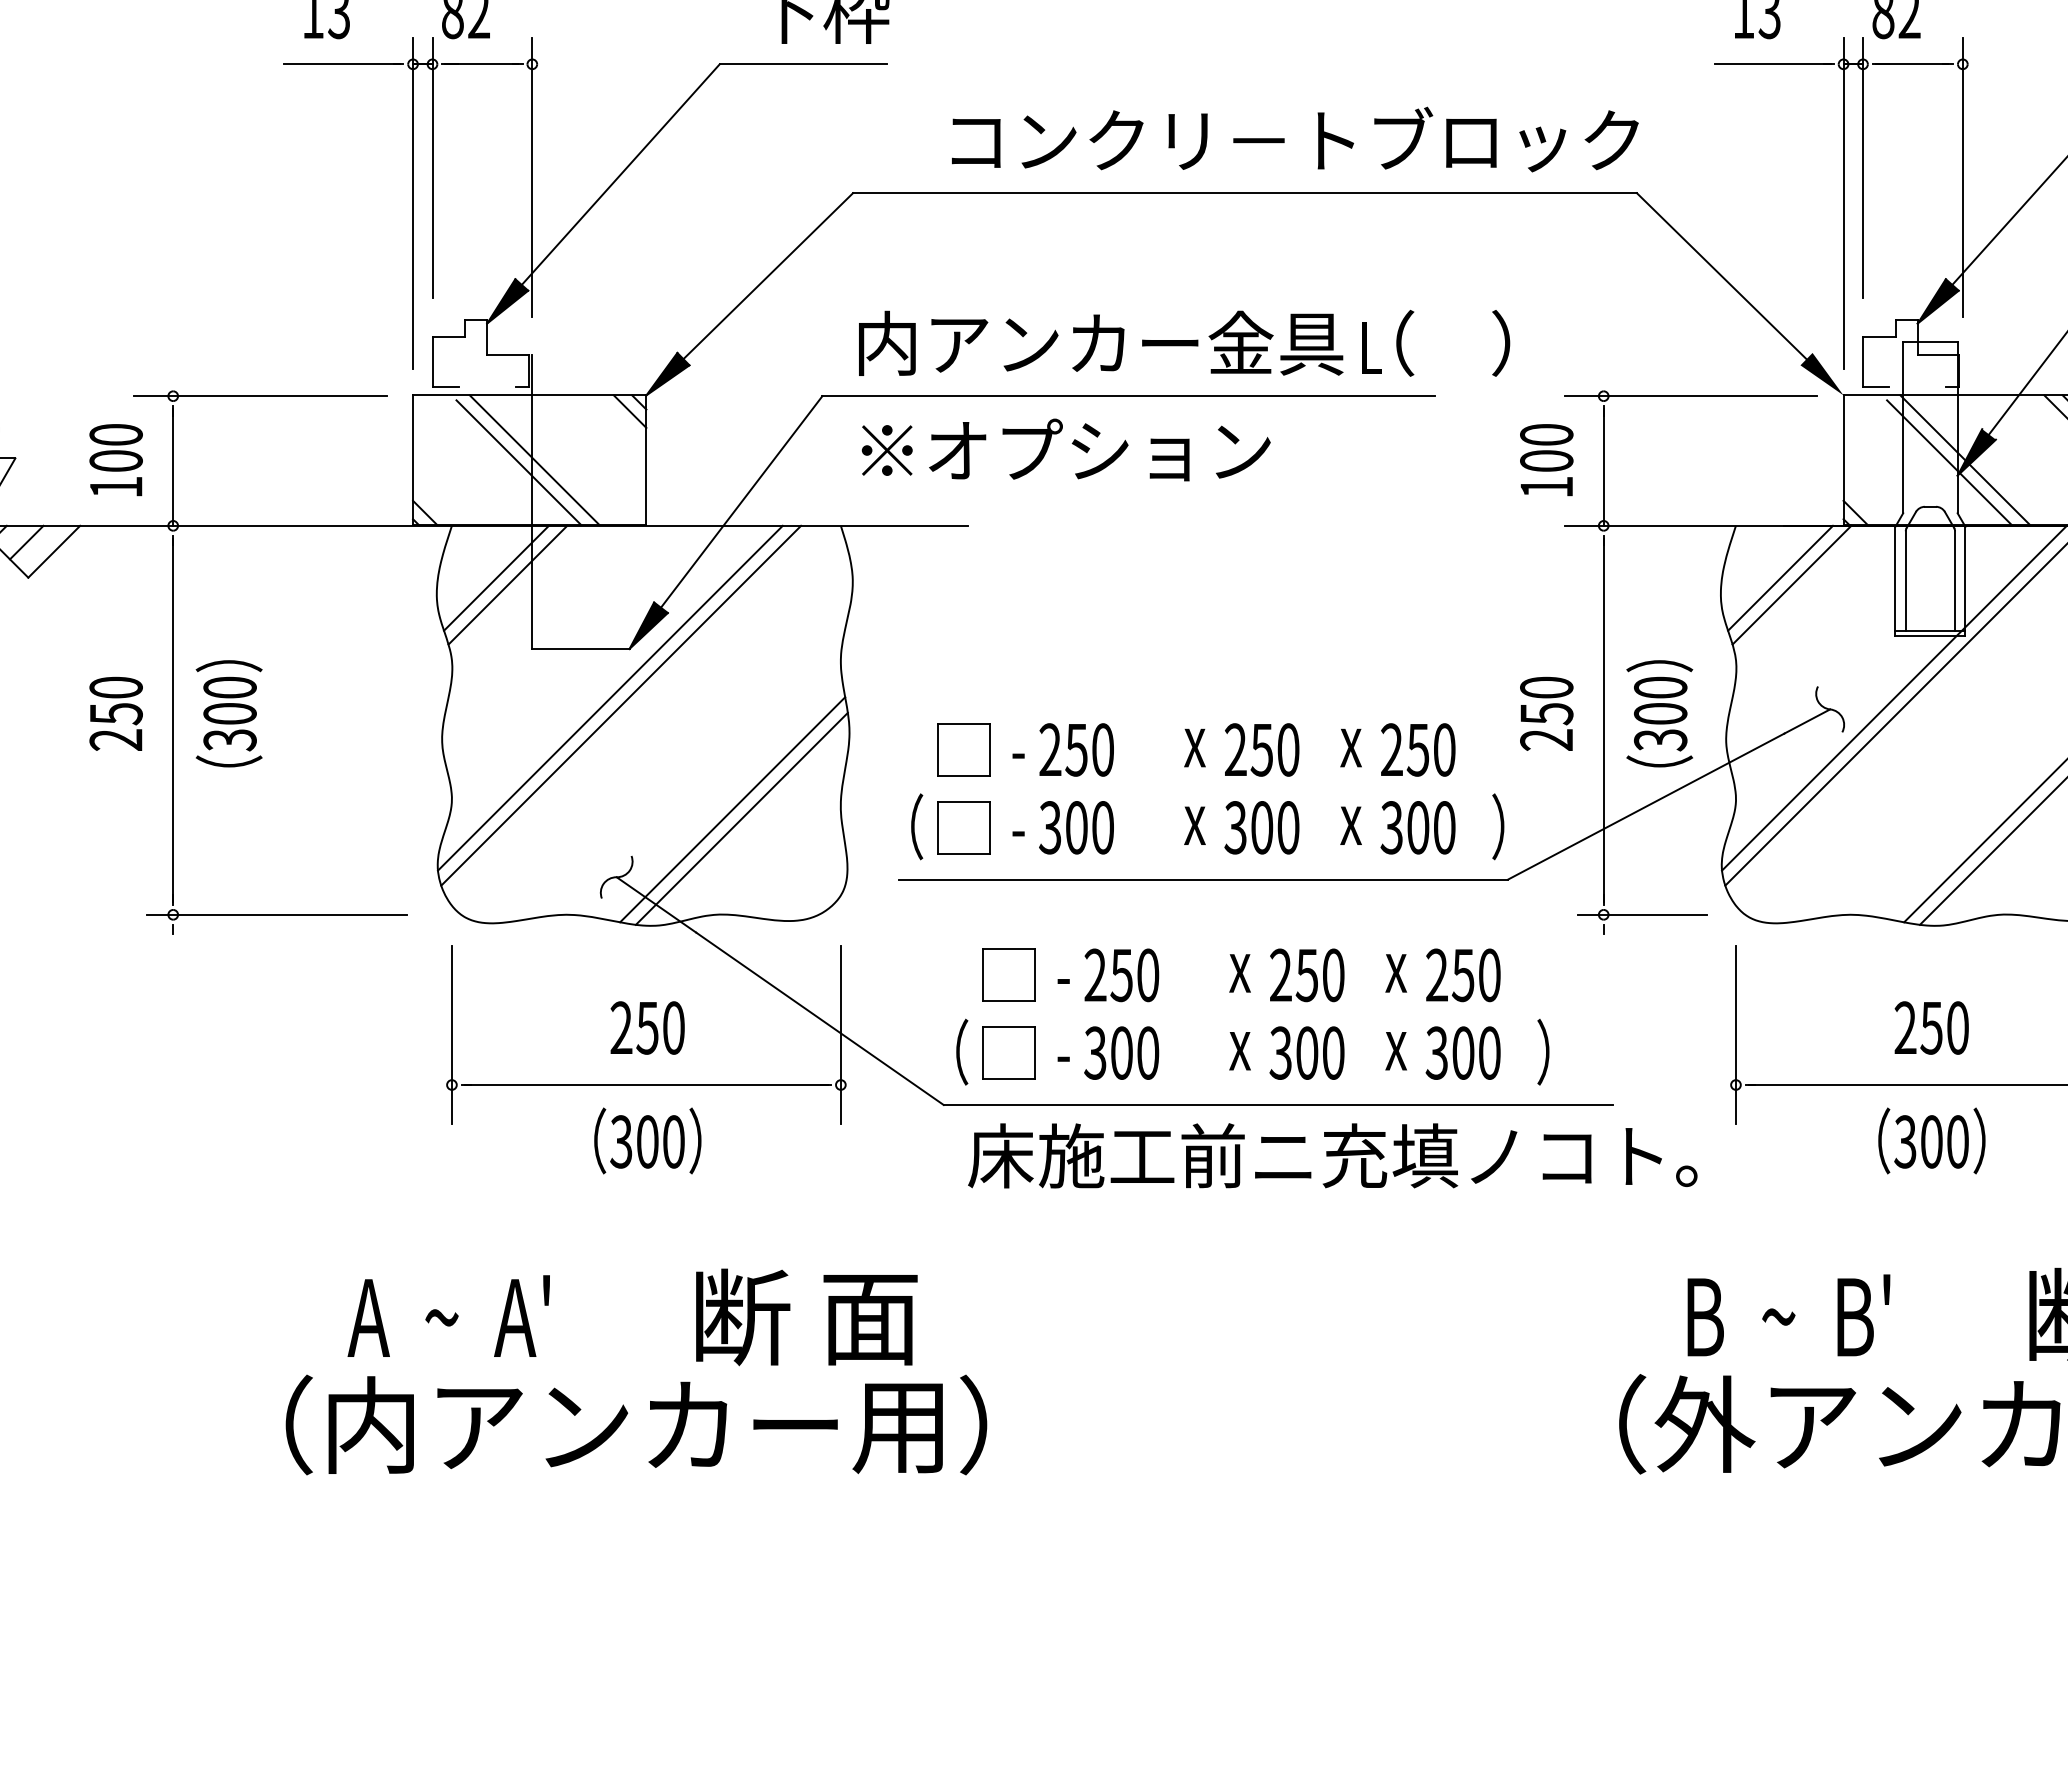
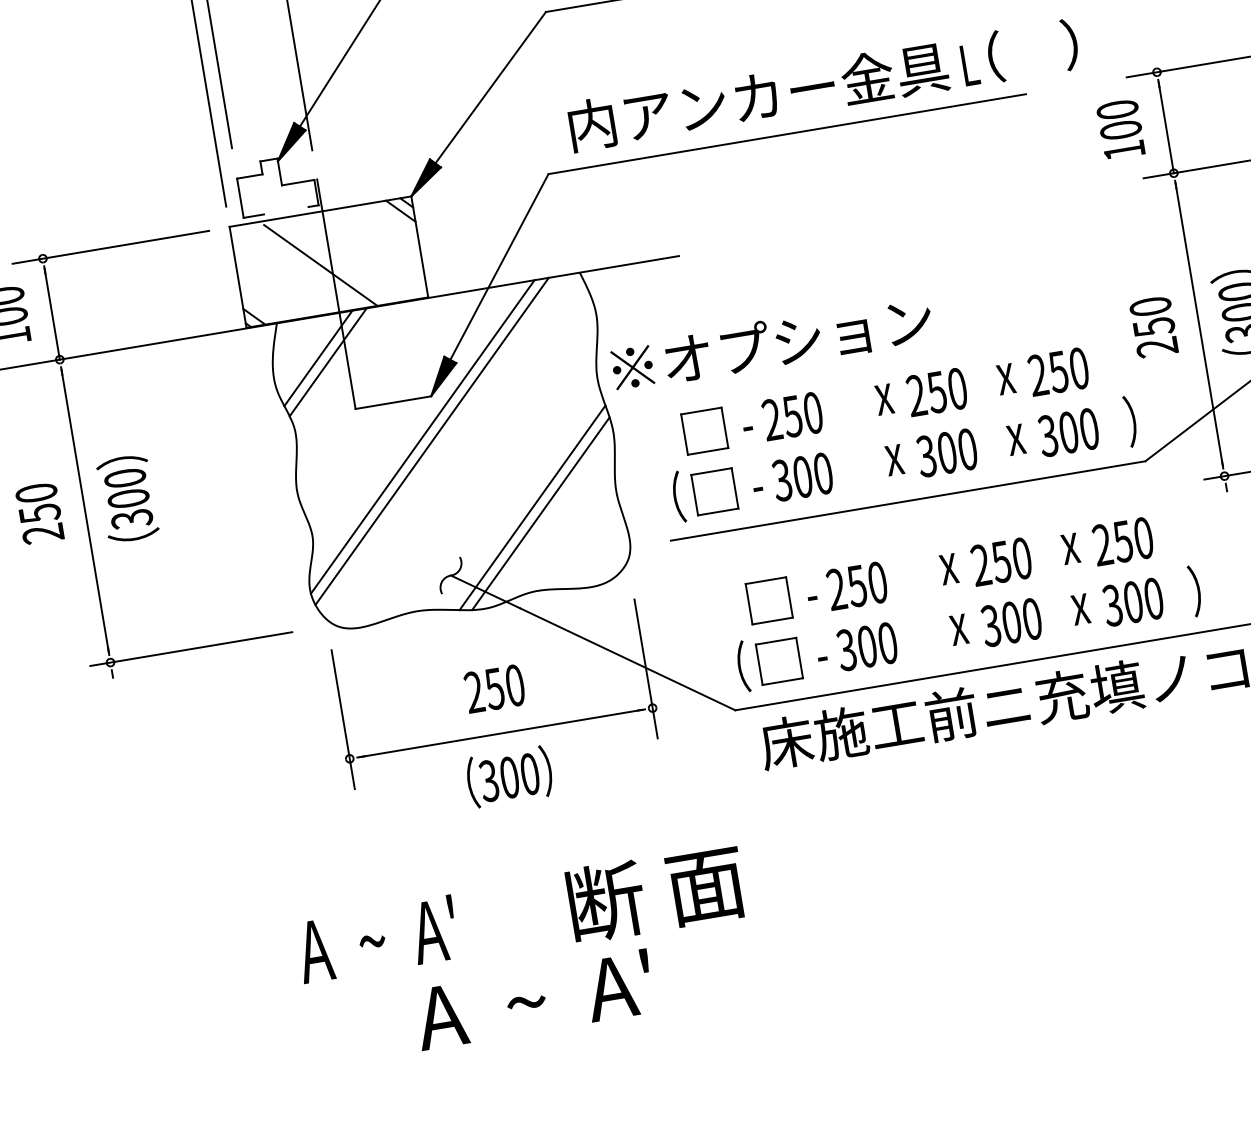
text: (1065, 449) -> (771, 343), moved
line: (534, 460) -> (332, 261), removed
text: (636, 1424) -> (537, 999), （内アンカー用） -> A  ~  A'

